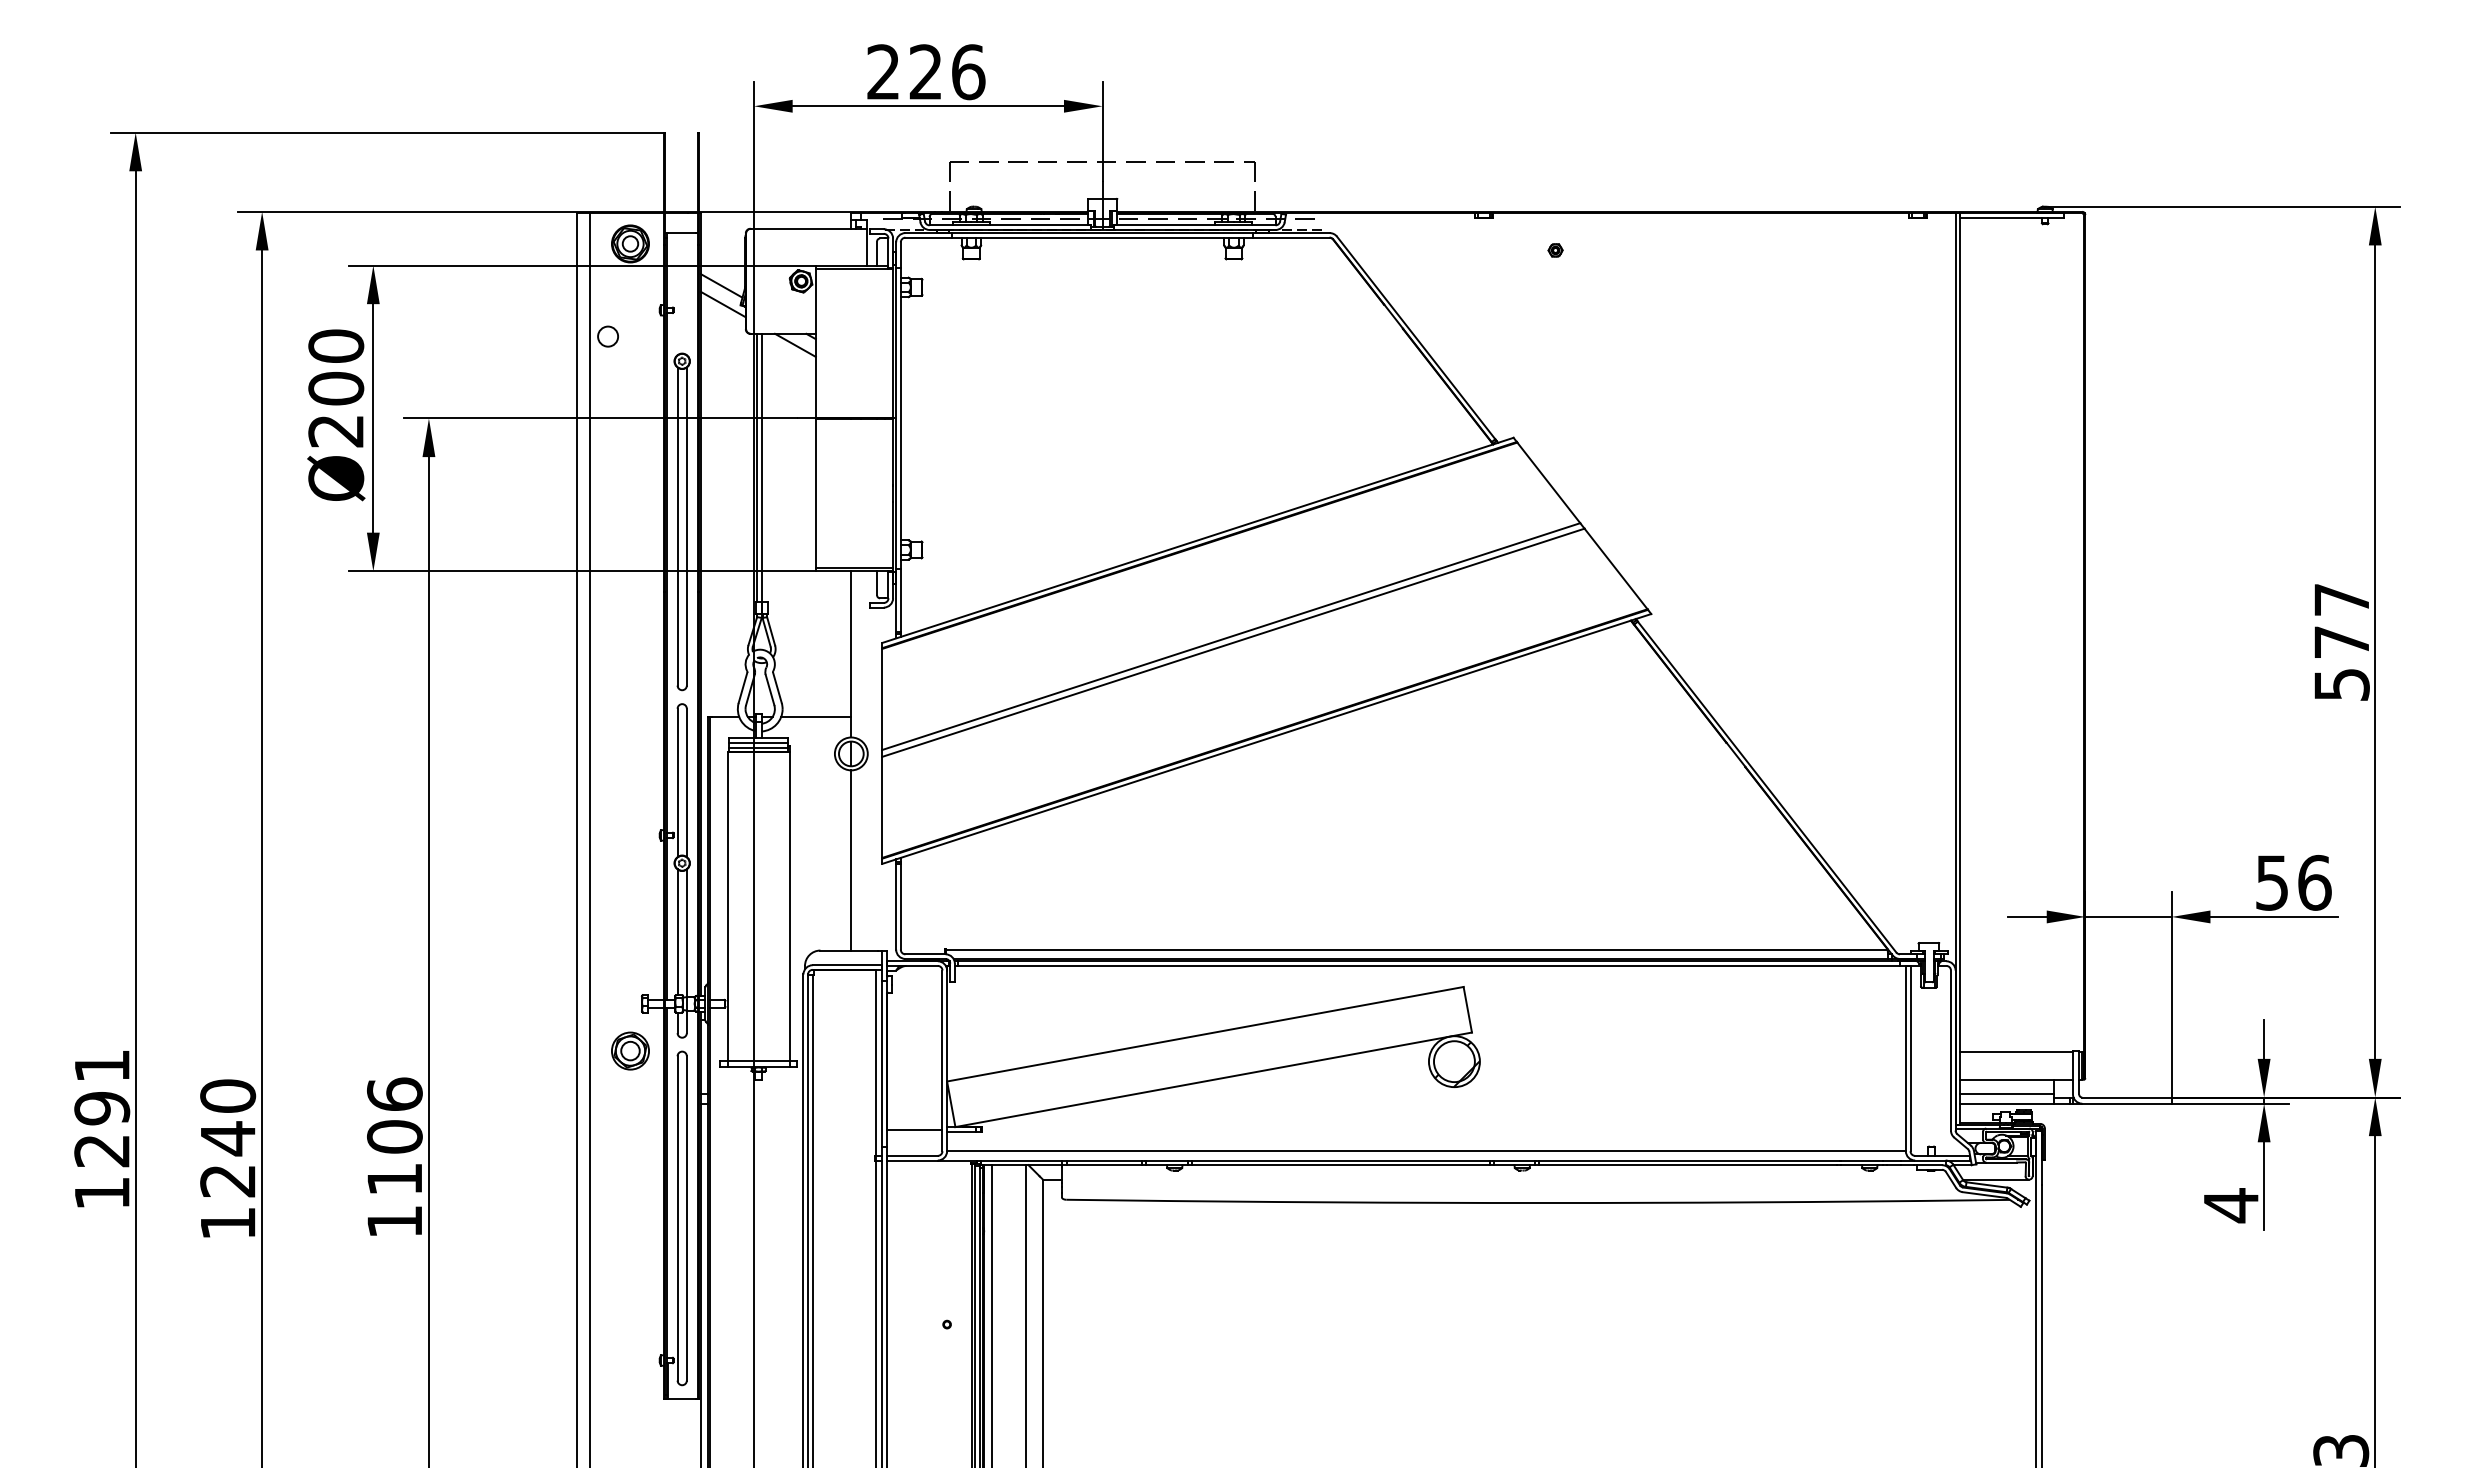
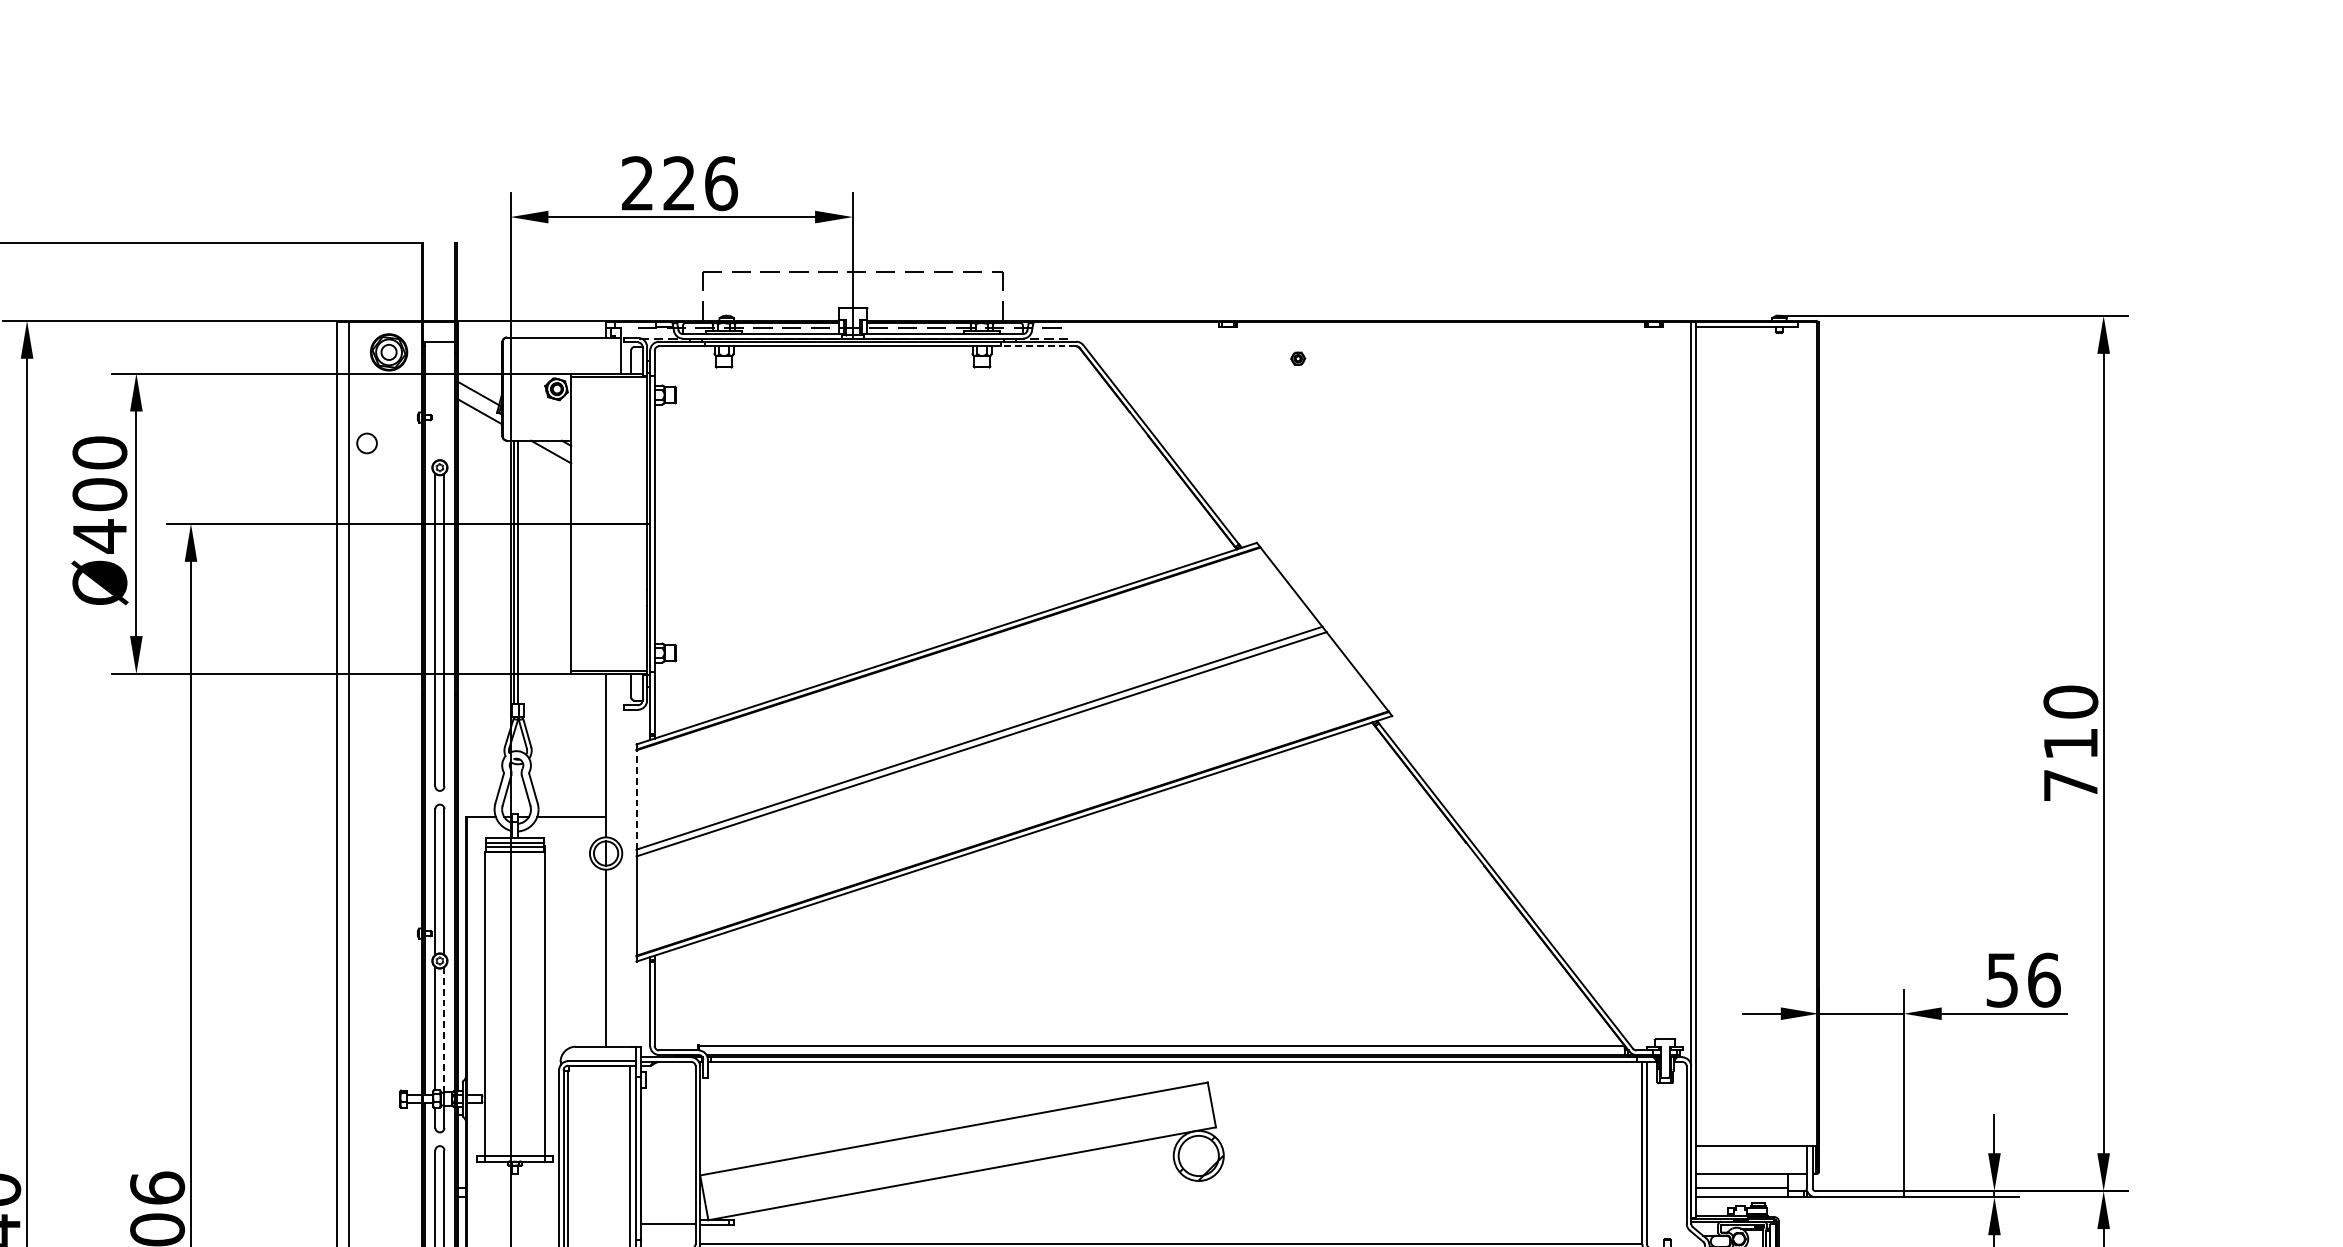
line: (1290, 237) -> (1037, 346), solid -> dashed
text: (335, 430) -> (99, 535), Ø200 -> Ø400
text: (2341, 641) -> (2070, 743), 577 -> 710
line: (882, 699) -> (636, 800), solid -> dashed
line: (686, 933) -> (444, 1030), solid -> dashed
part: (630, 1050) -> (389, 1144), removed

